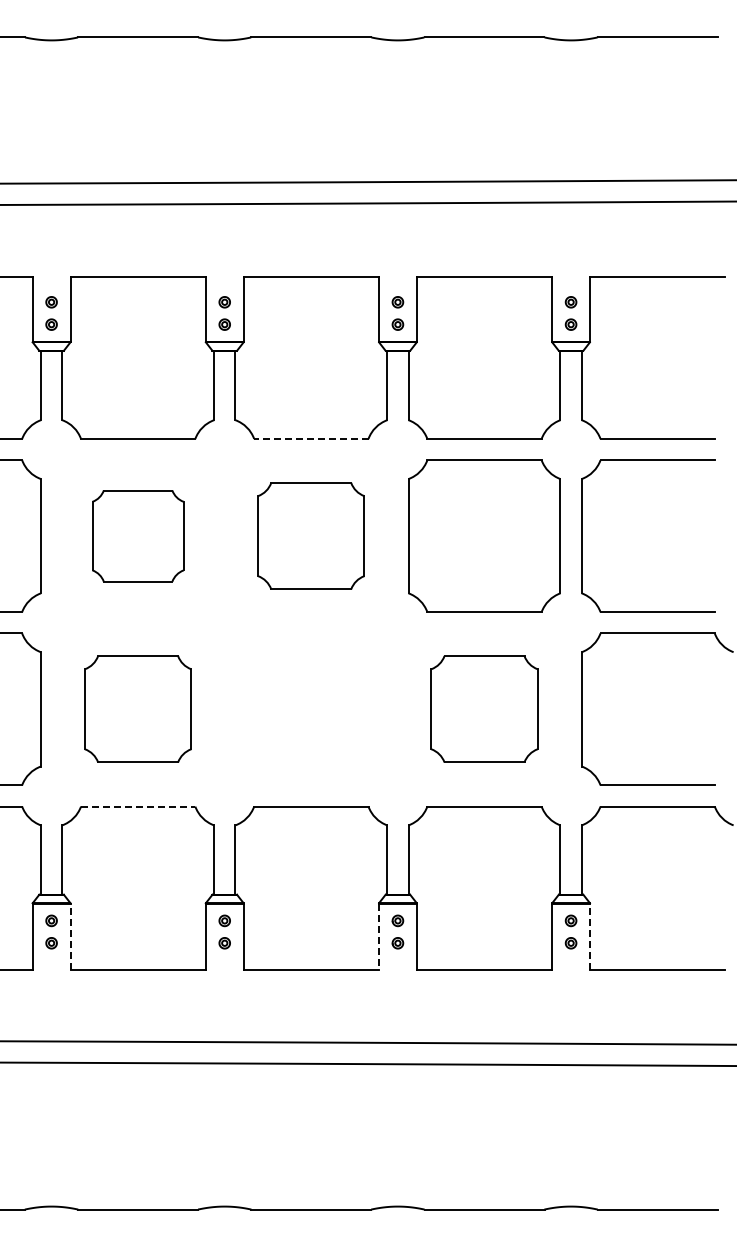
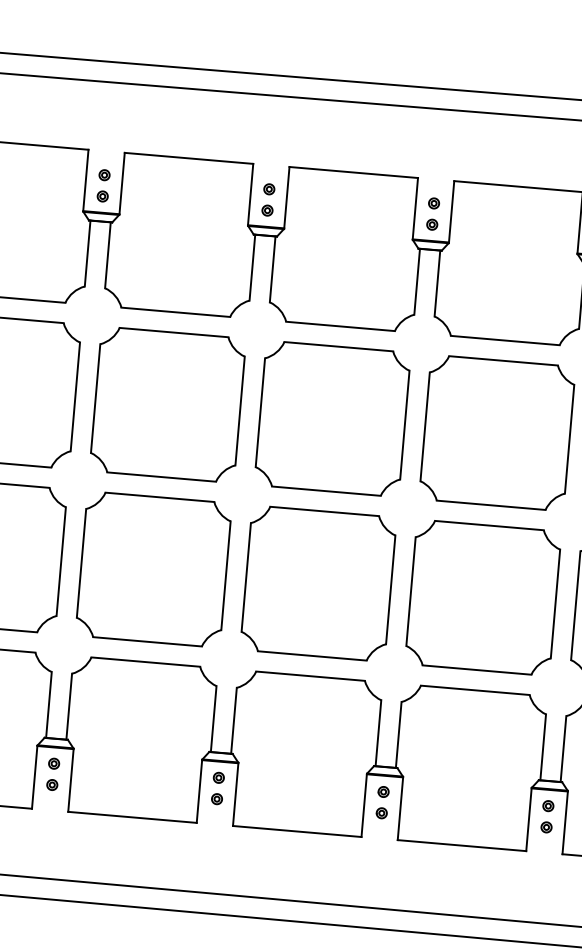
line: (310, 438) -> (339, 325), dashed -> solid
part: (137, 535) -> (167, 404), size x1.67
part: (310, 535) -> (331, 418), size x1.43
part: (137, 708) -> (153, 568), size x1.43
part: (310, 708) -> (317, 582), added
part: (484, 708) -> (483, 596), size x1.43
line: (138, 806) -> (146, 662), dashed -> solid
line: (70, 936) -> (70, 780), dashed -> solid
line: (378, 936) -> (363, 805), dashed -> solid
line: (590, 936) -> (565, 822), dashed -> solid

